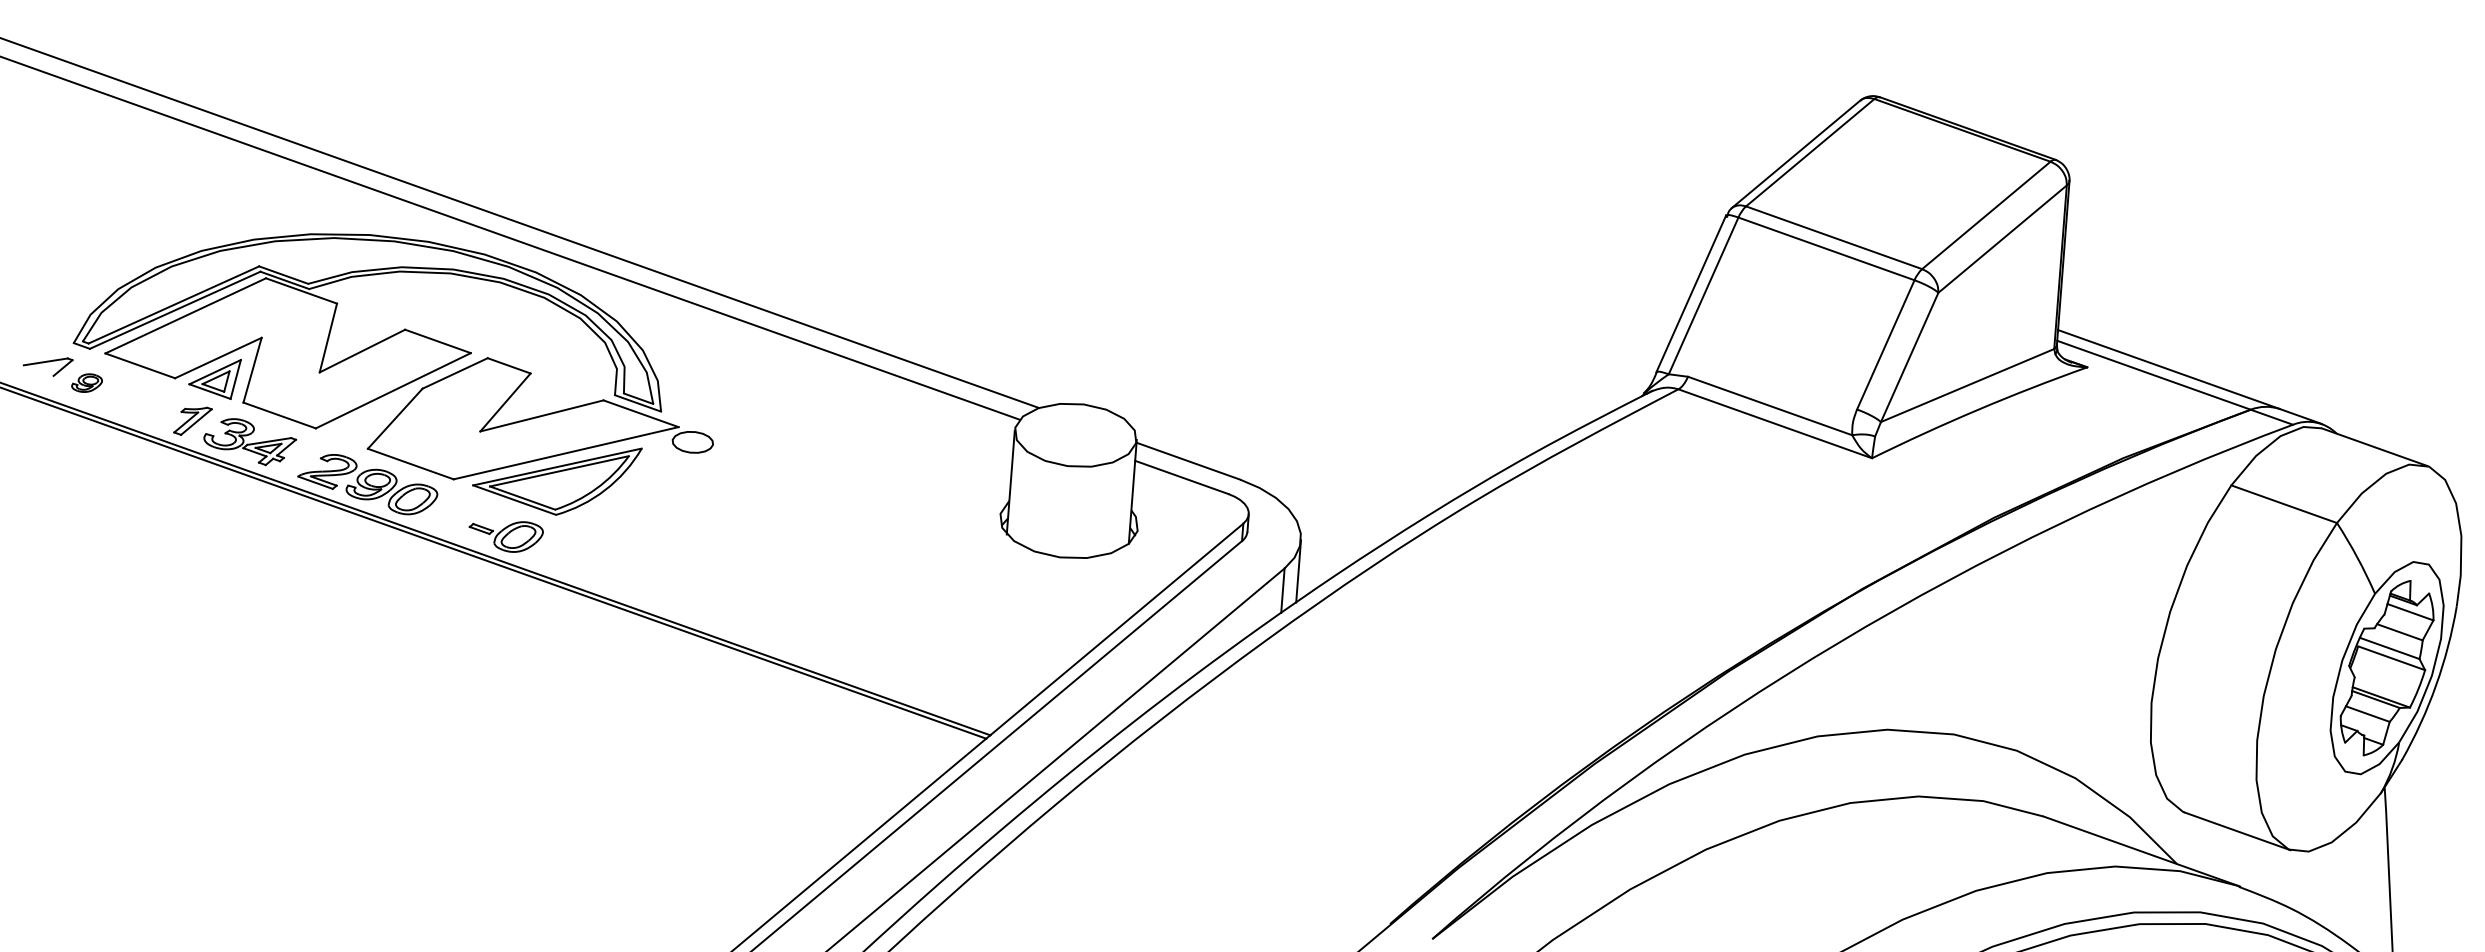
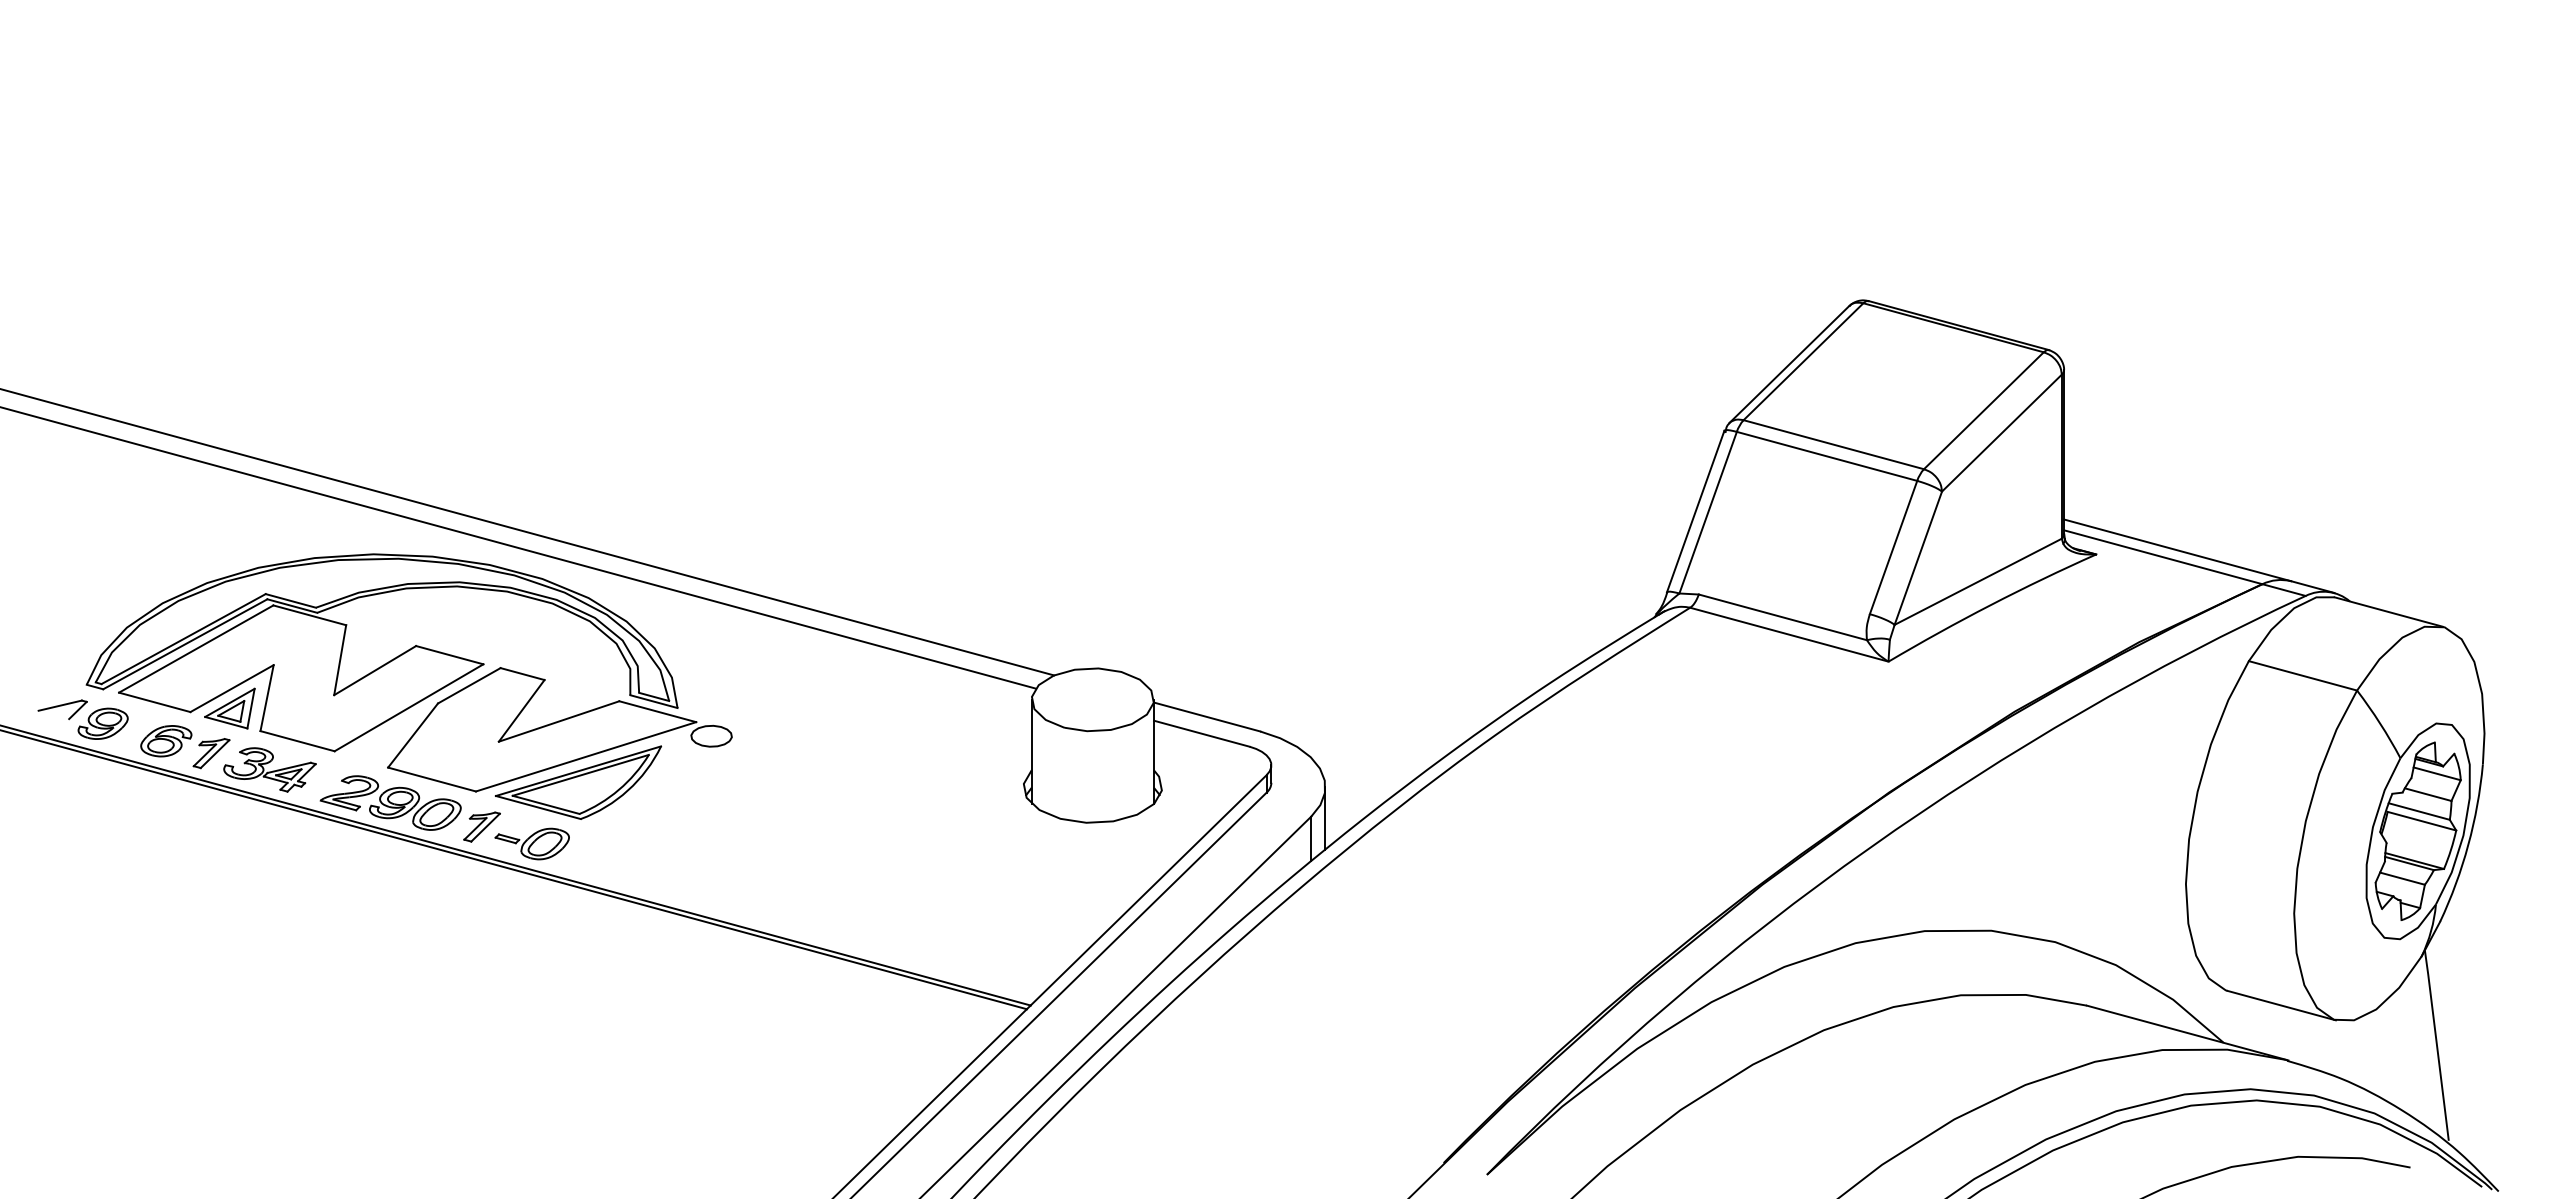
part: (86, 382) -> (102, 723), size x1.67
part: (148, 405) -> (166, 741), added
part: (456, 514) -> (481, 826), added

